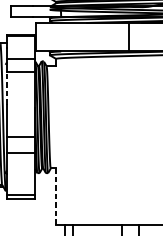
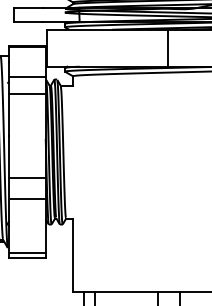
line: (6, 88) -> (8, 114), dashed -> solid
line: (56, 196) -> (73, 255), dashed -> solid

